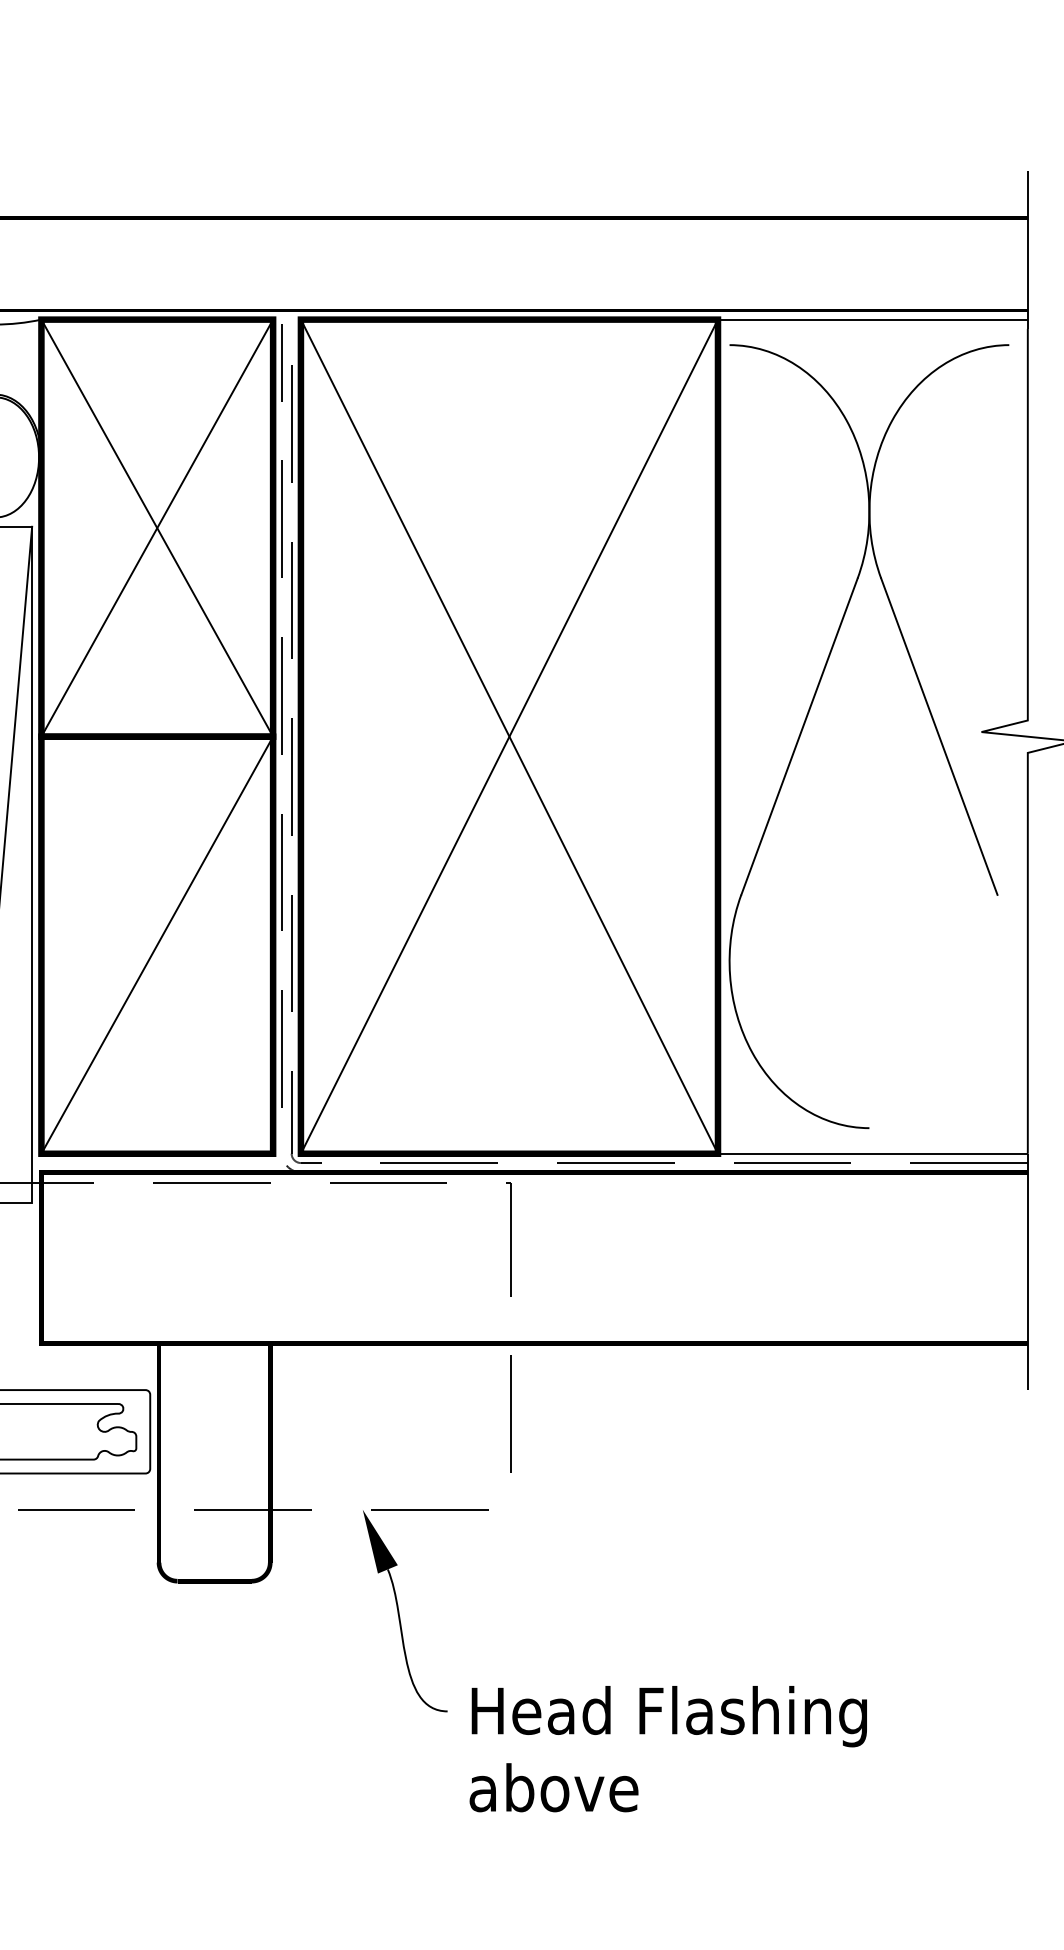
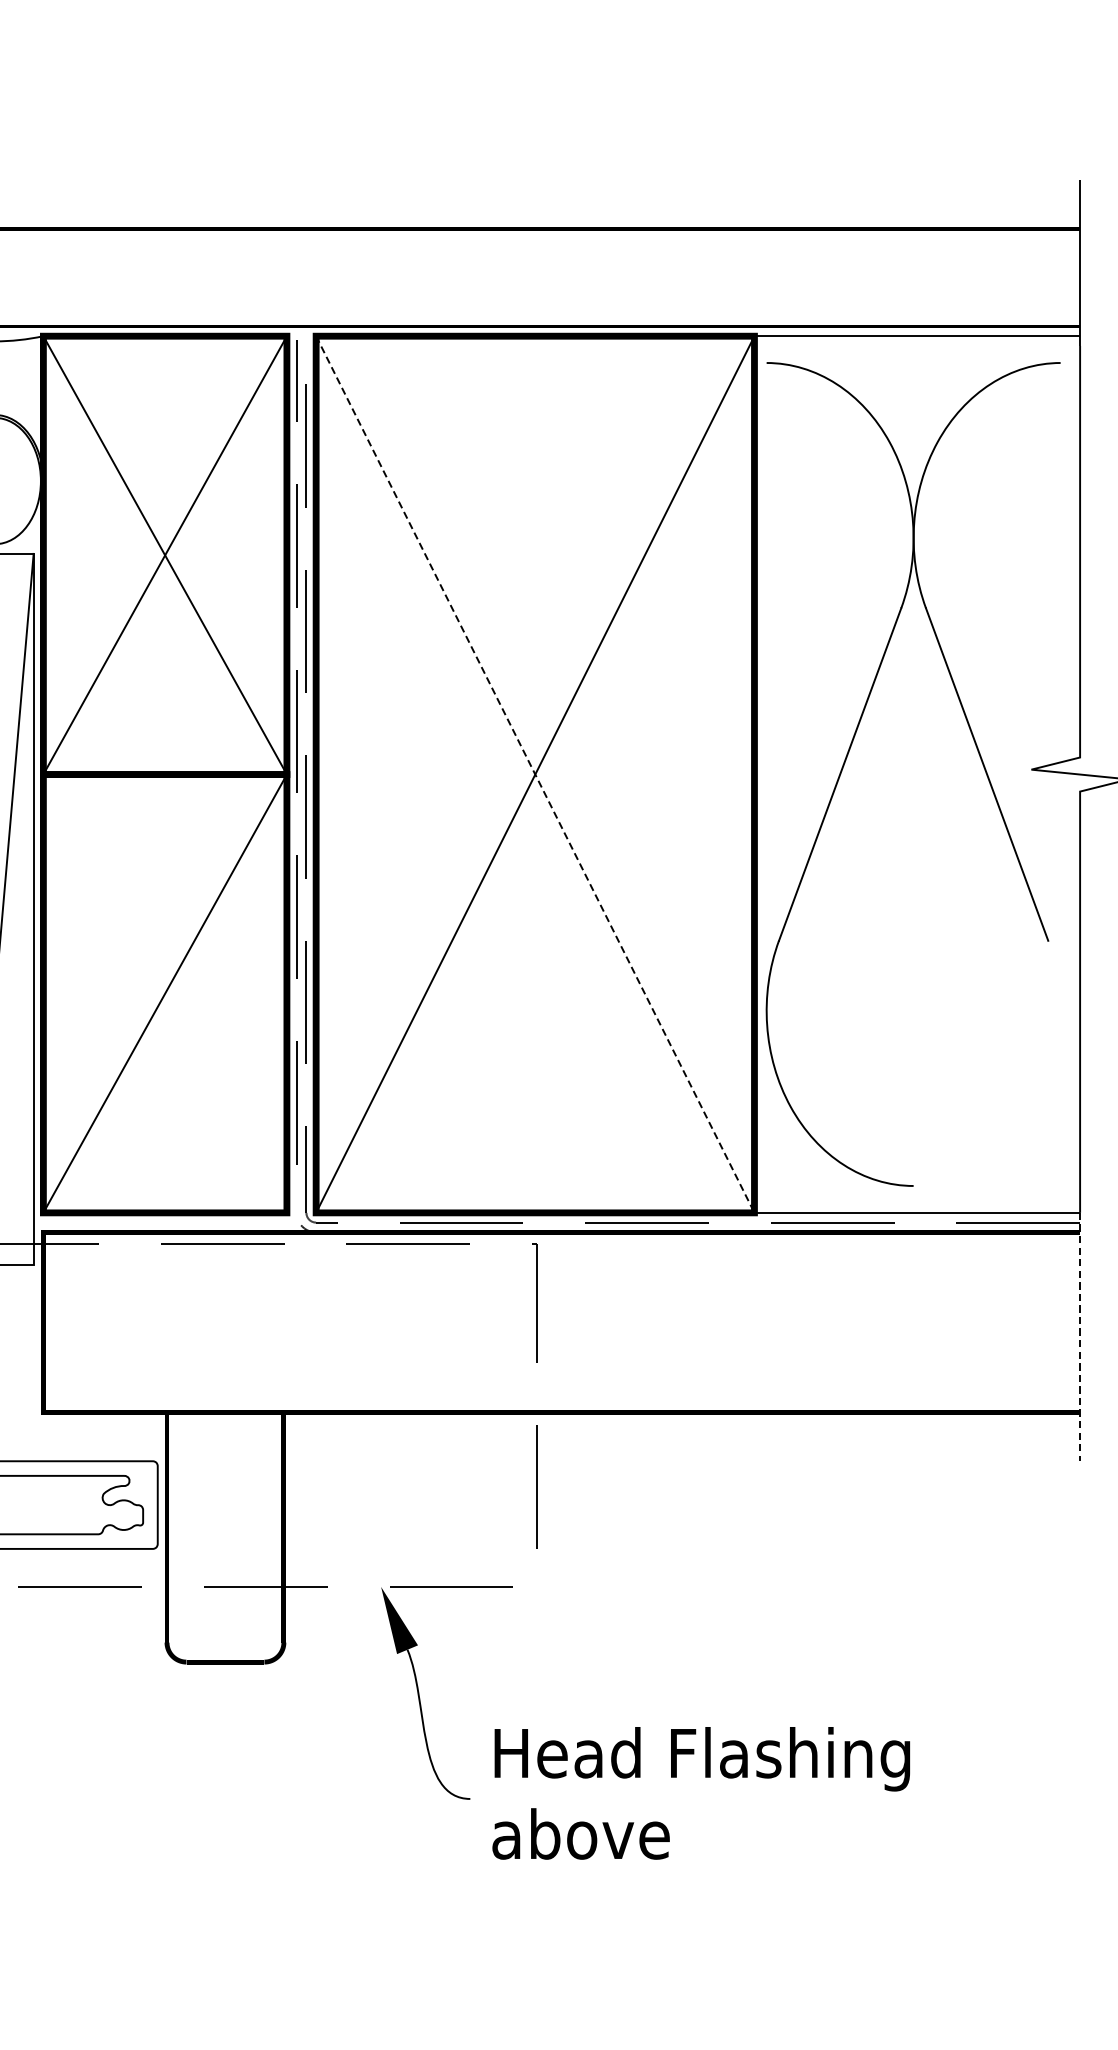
line: (509, 737) -> (535, 775), solid -> dashed
line: (1027, 1272) -> (1079, 1337), solid -> dashed
text: (667, 1749) -> (700, 1793), moved

